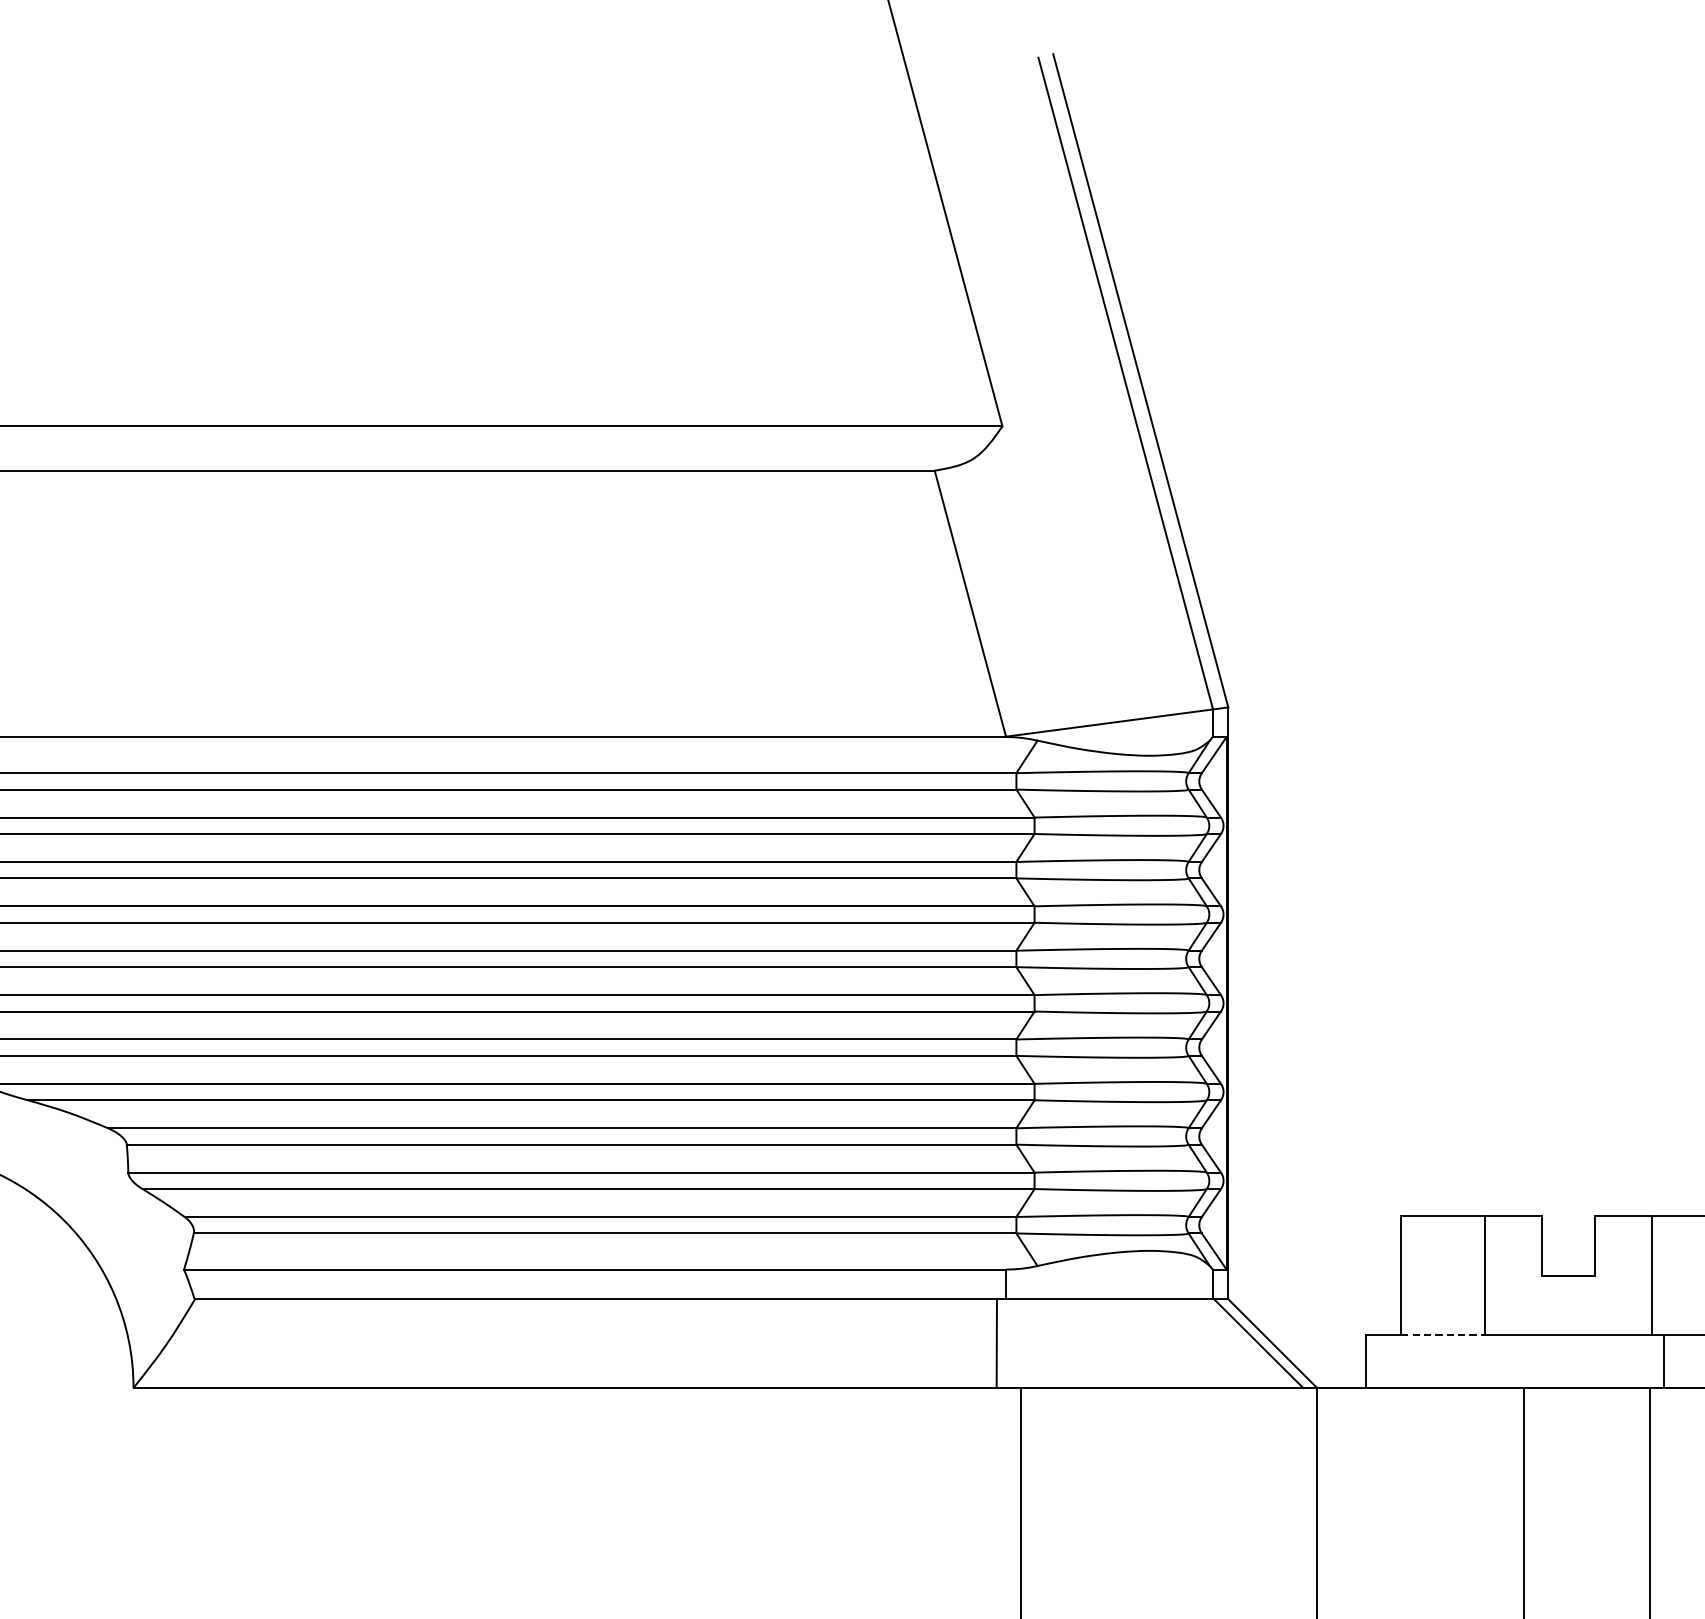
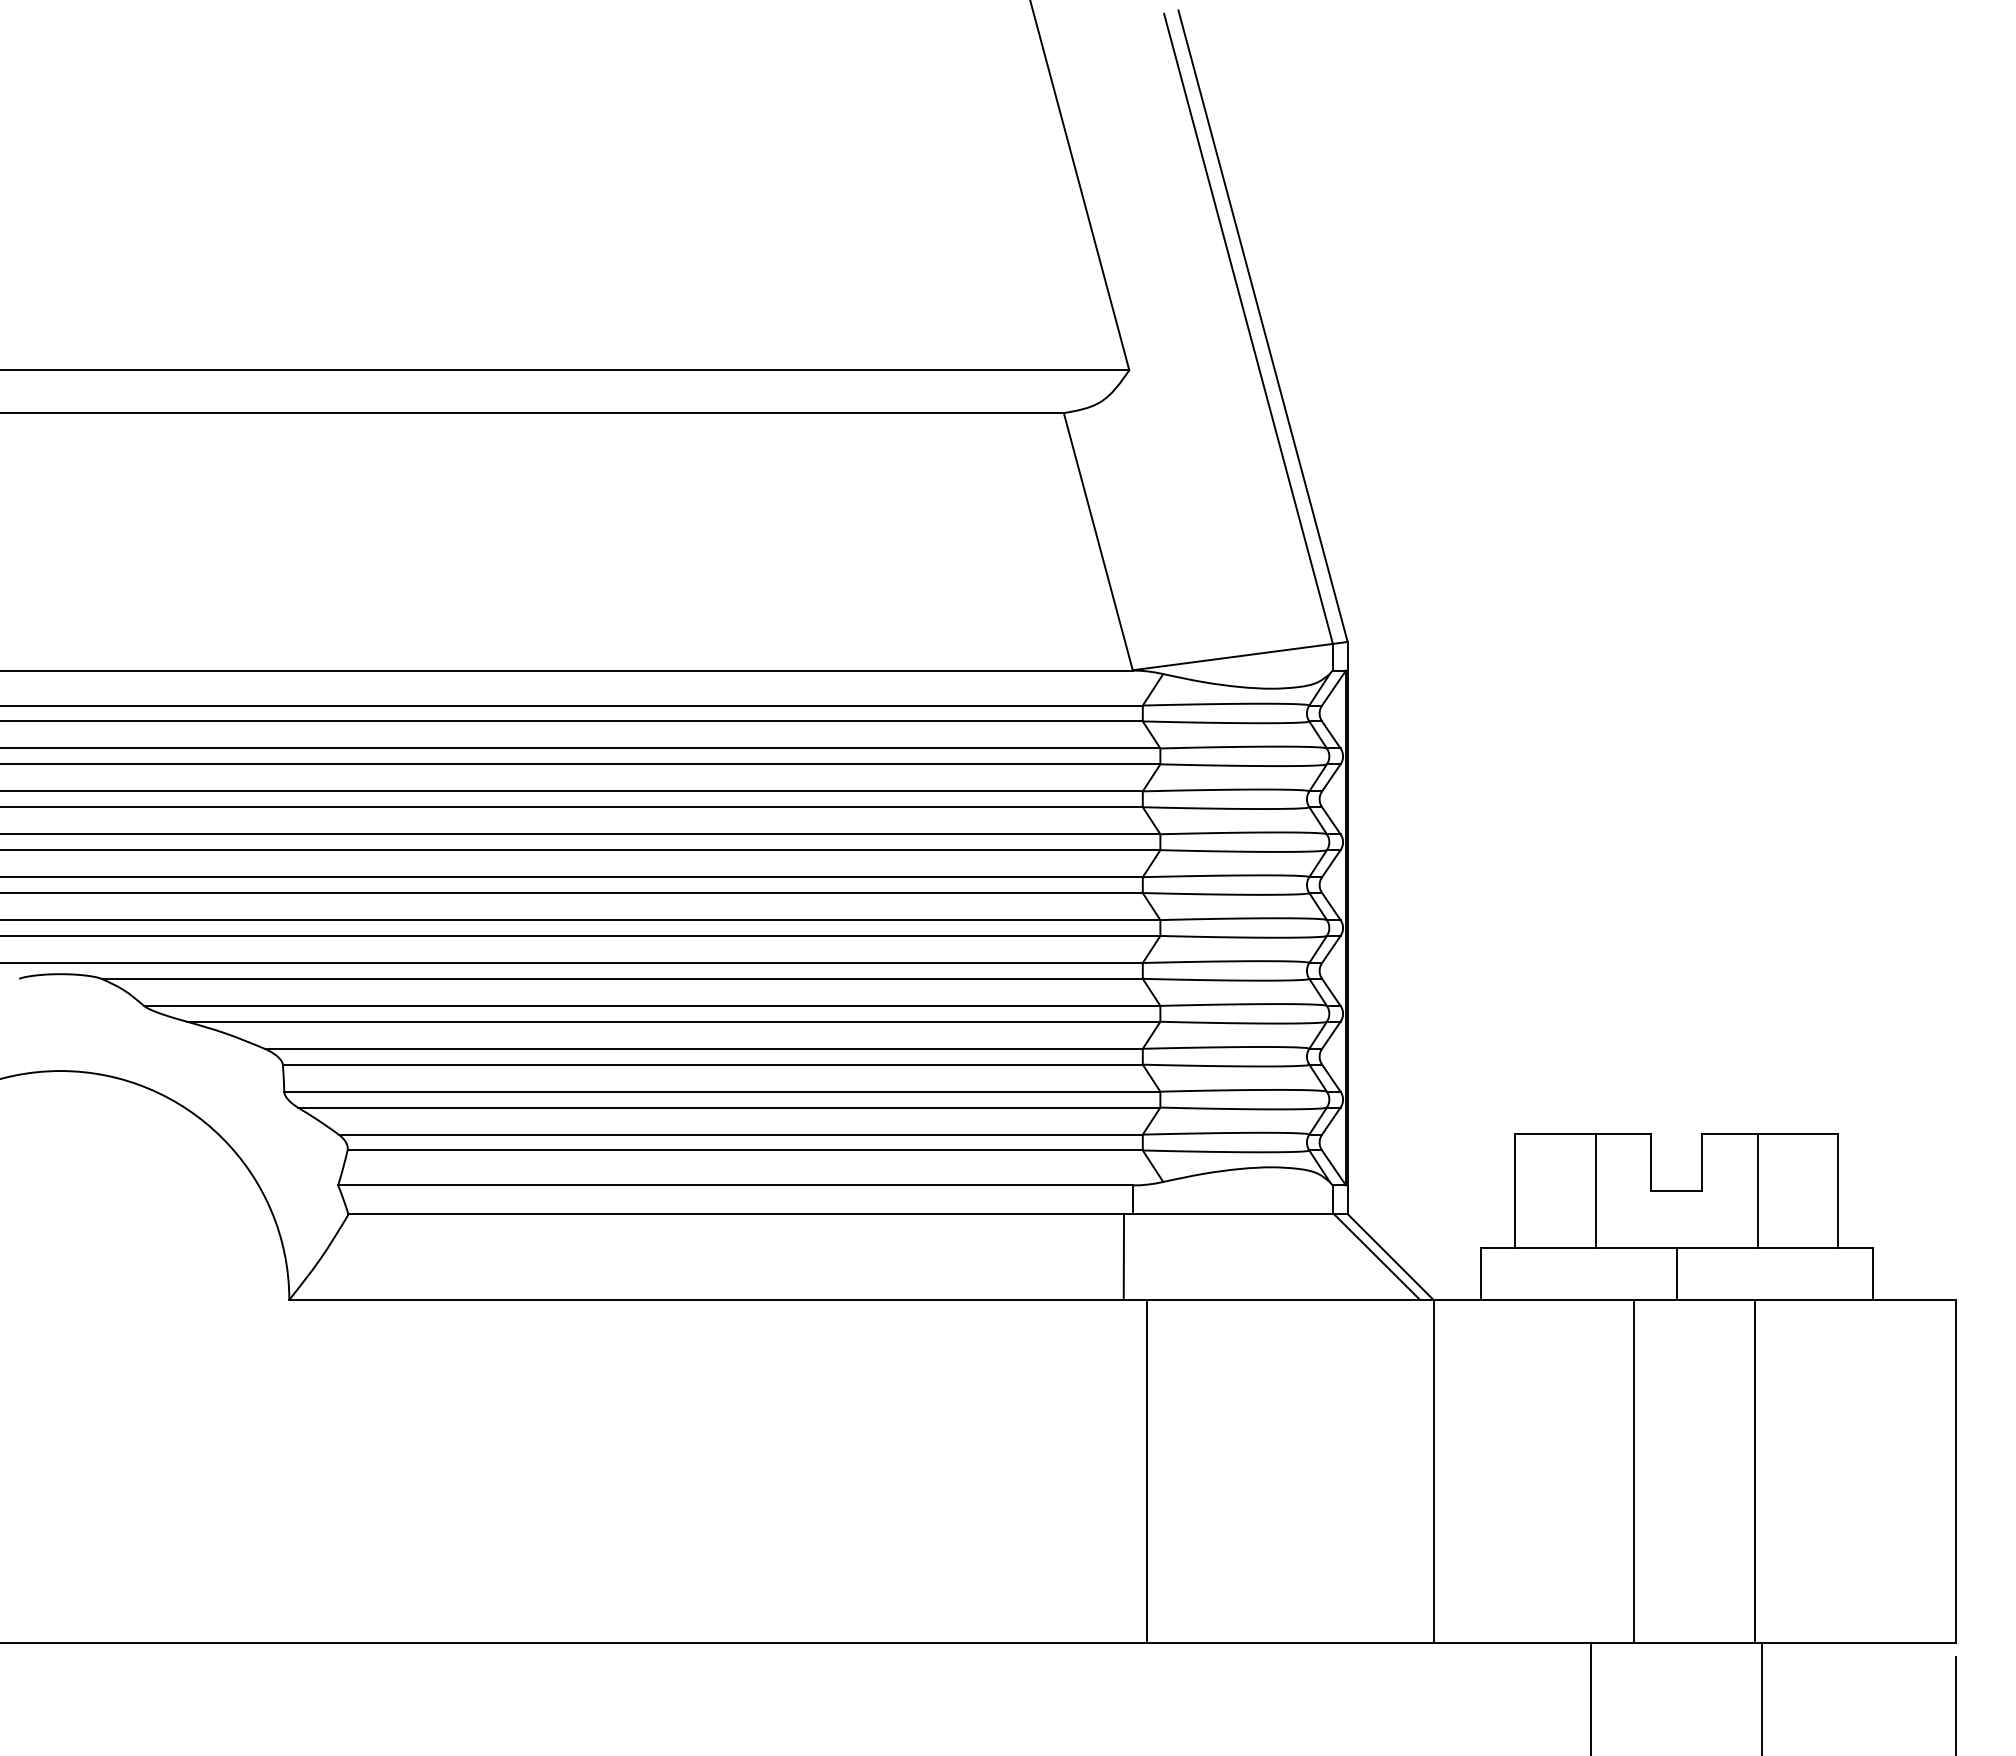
line: (1443, 1334) -> (1555, 1248), dashed -> solid
line: (1663, 1360) -> (1676, 1273), moved

